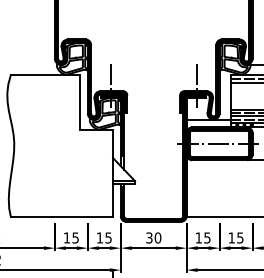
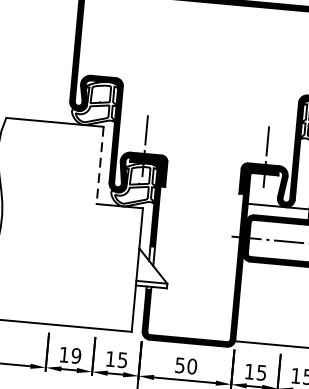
line: (80, 102) -> (100, 166), solid -> dashed
text: (75, 237) -> (76, 355), 15 -> 19
text: (149, 237) -> (180, 364), 30 -> 50

